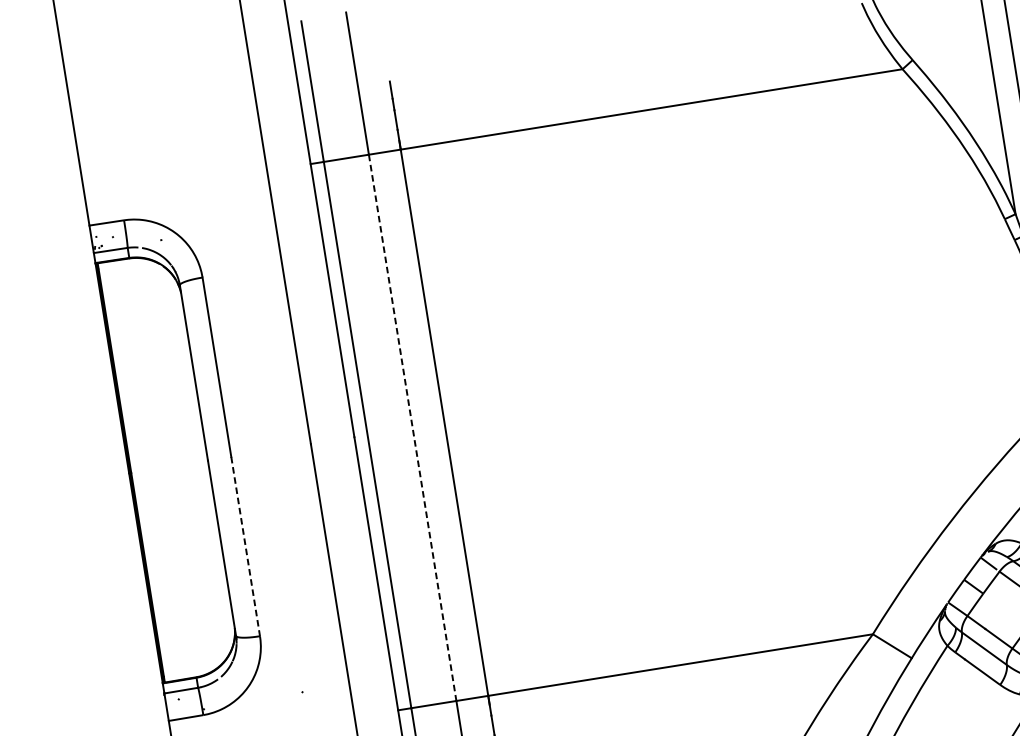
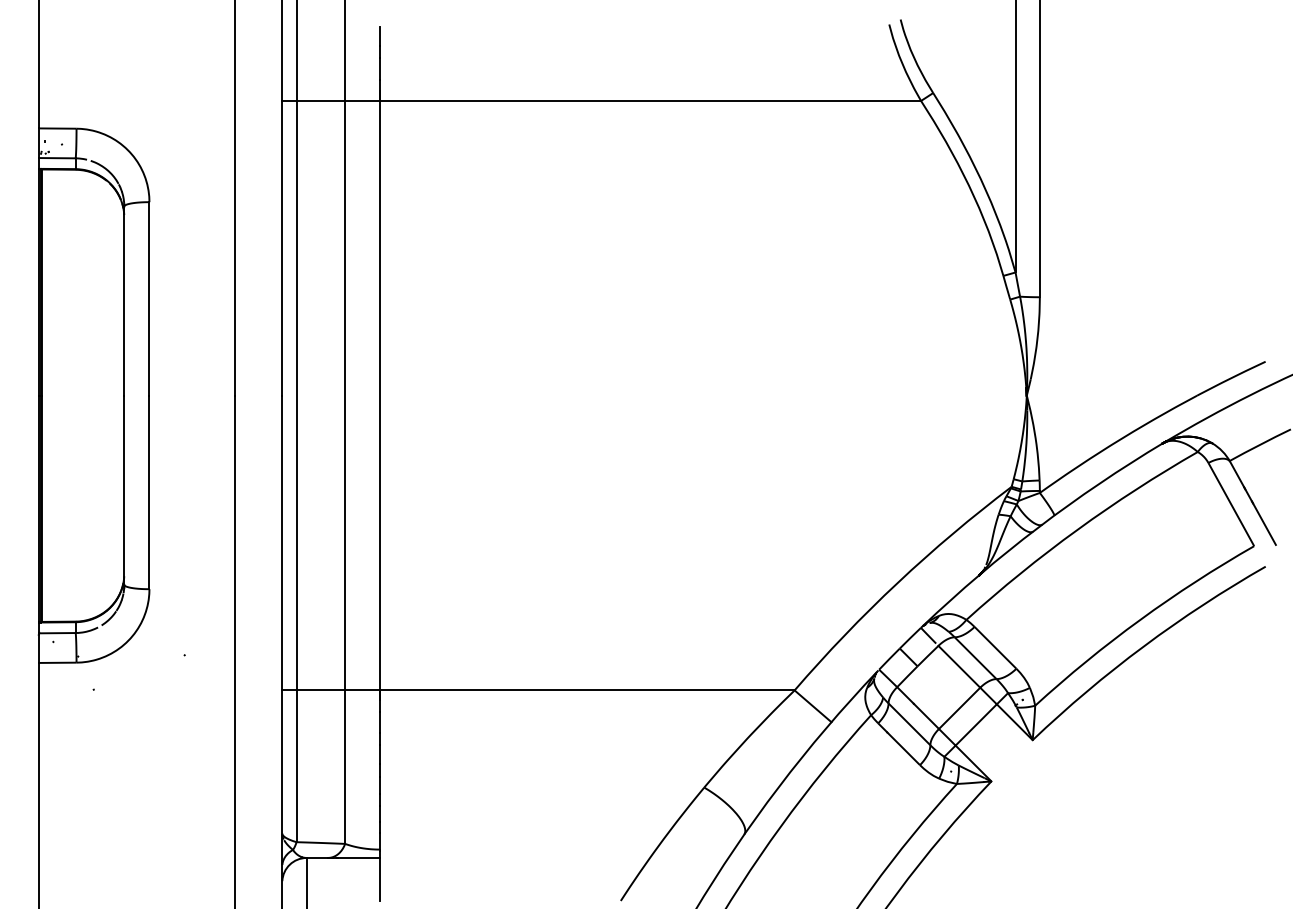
line: (412, 427) -> (345, 395), dashed -> solid
line: (245, 546) -> (149, 492), dashed -> solid

